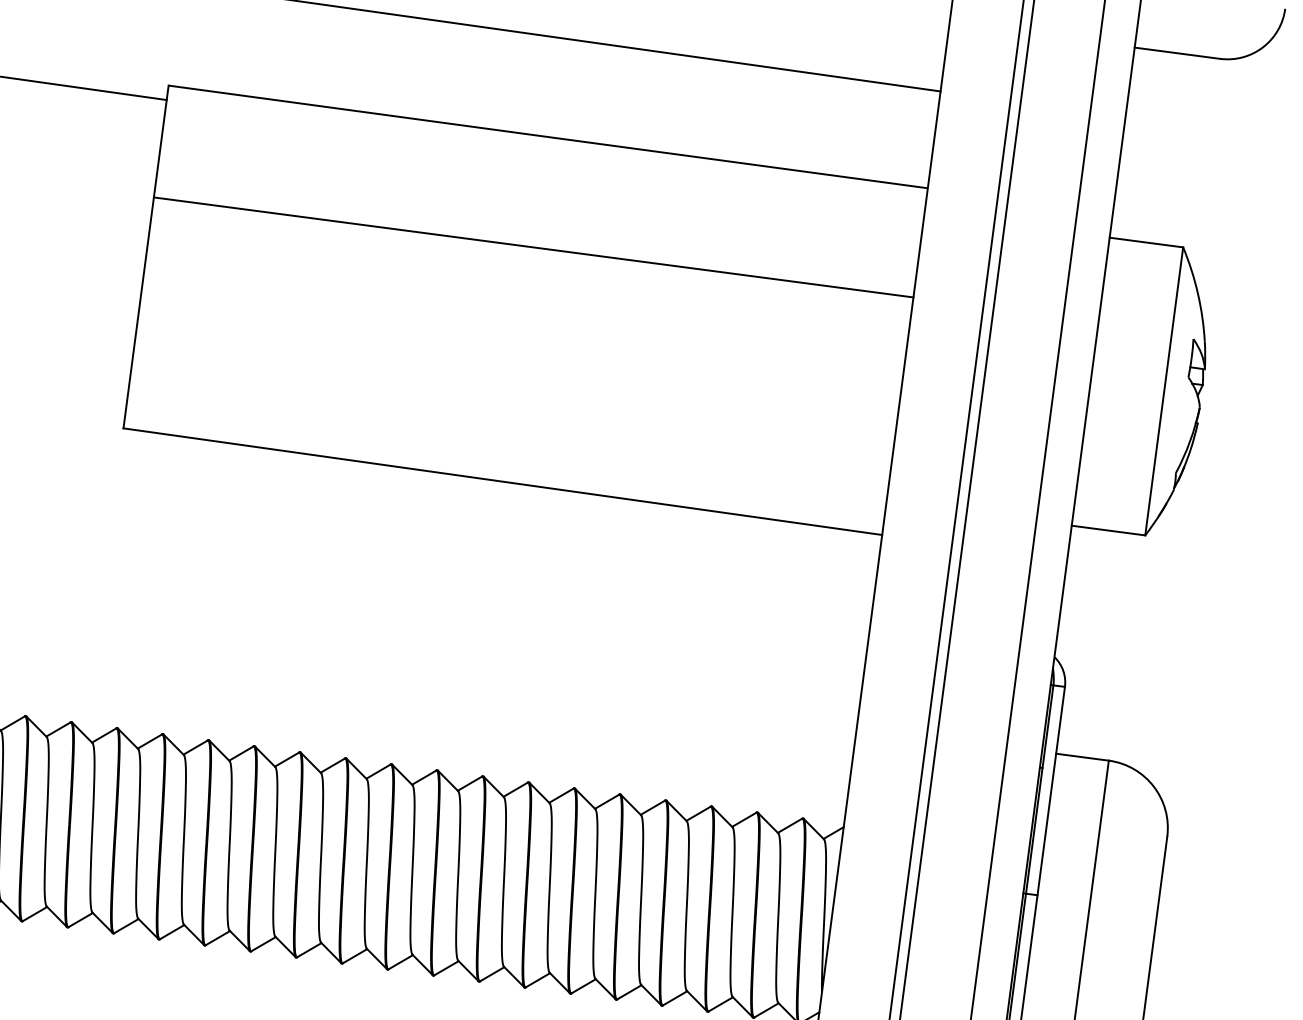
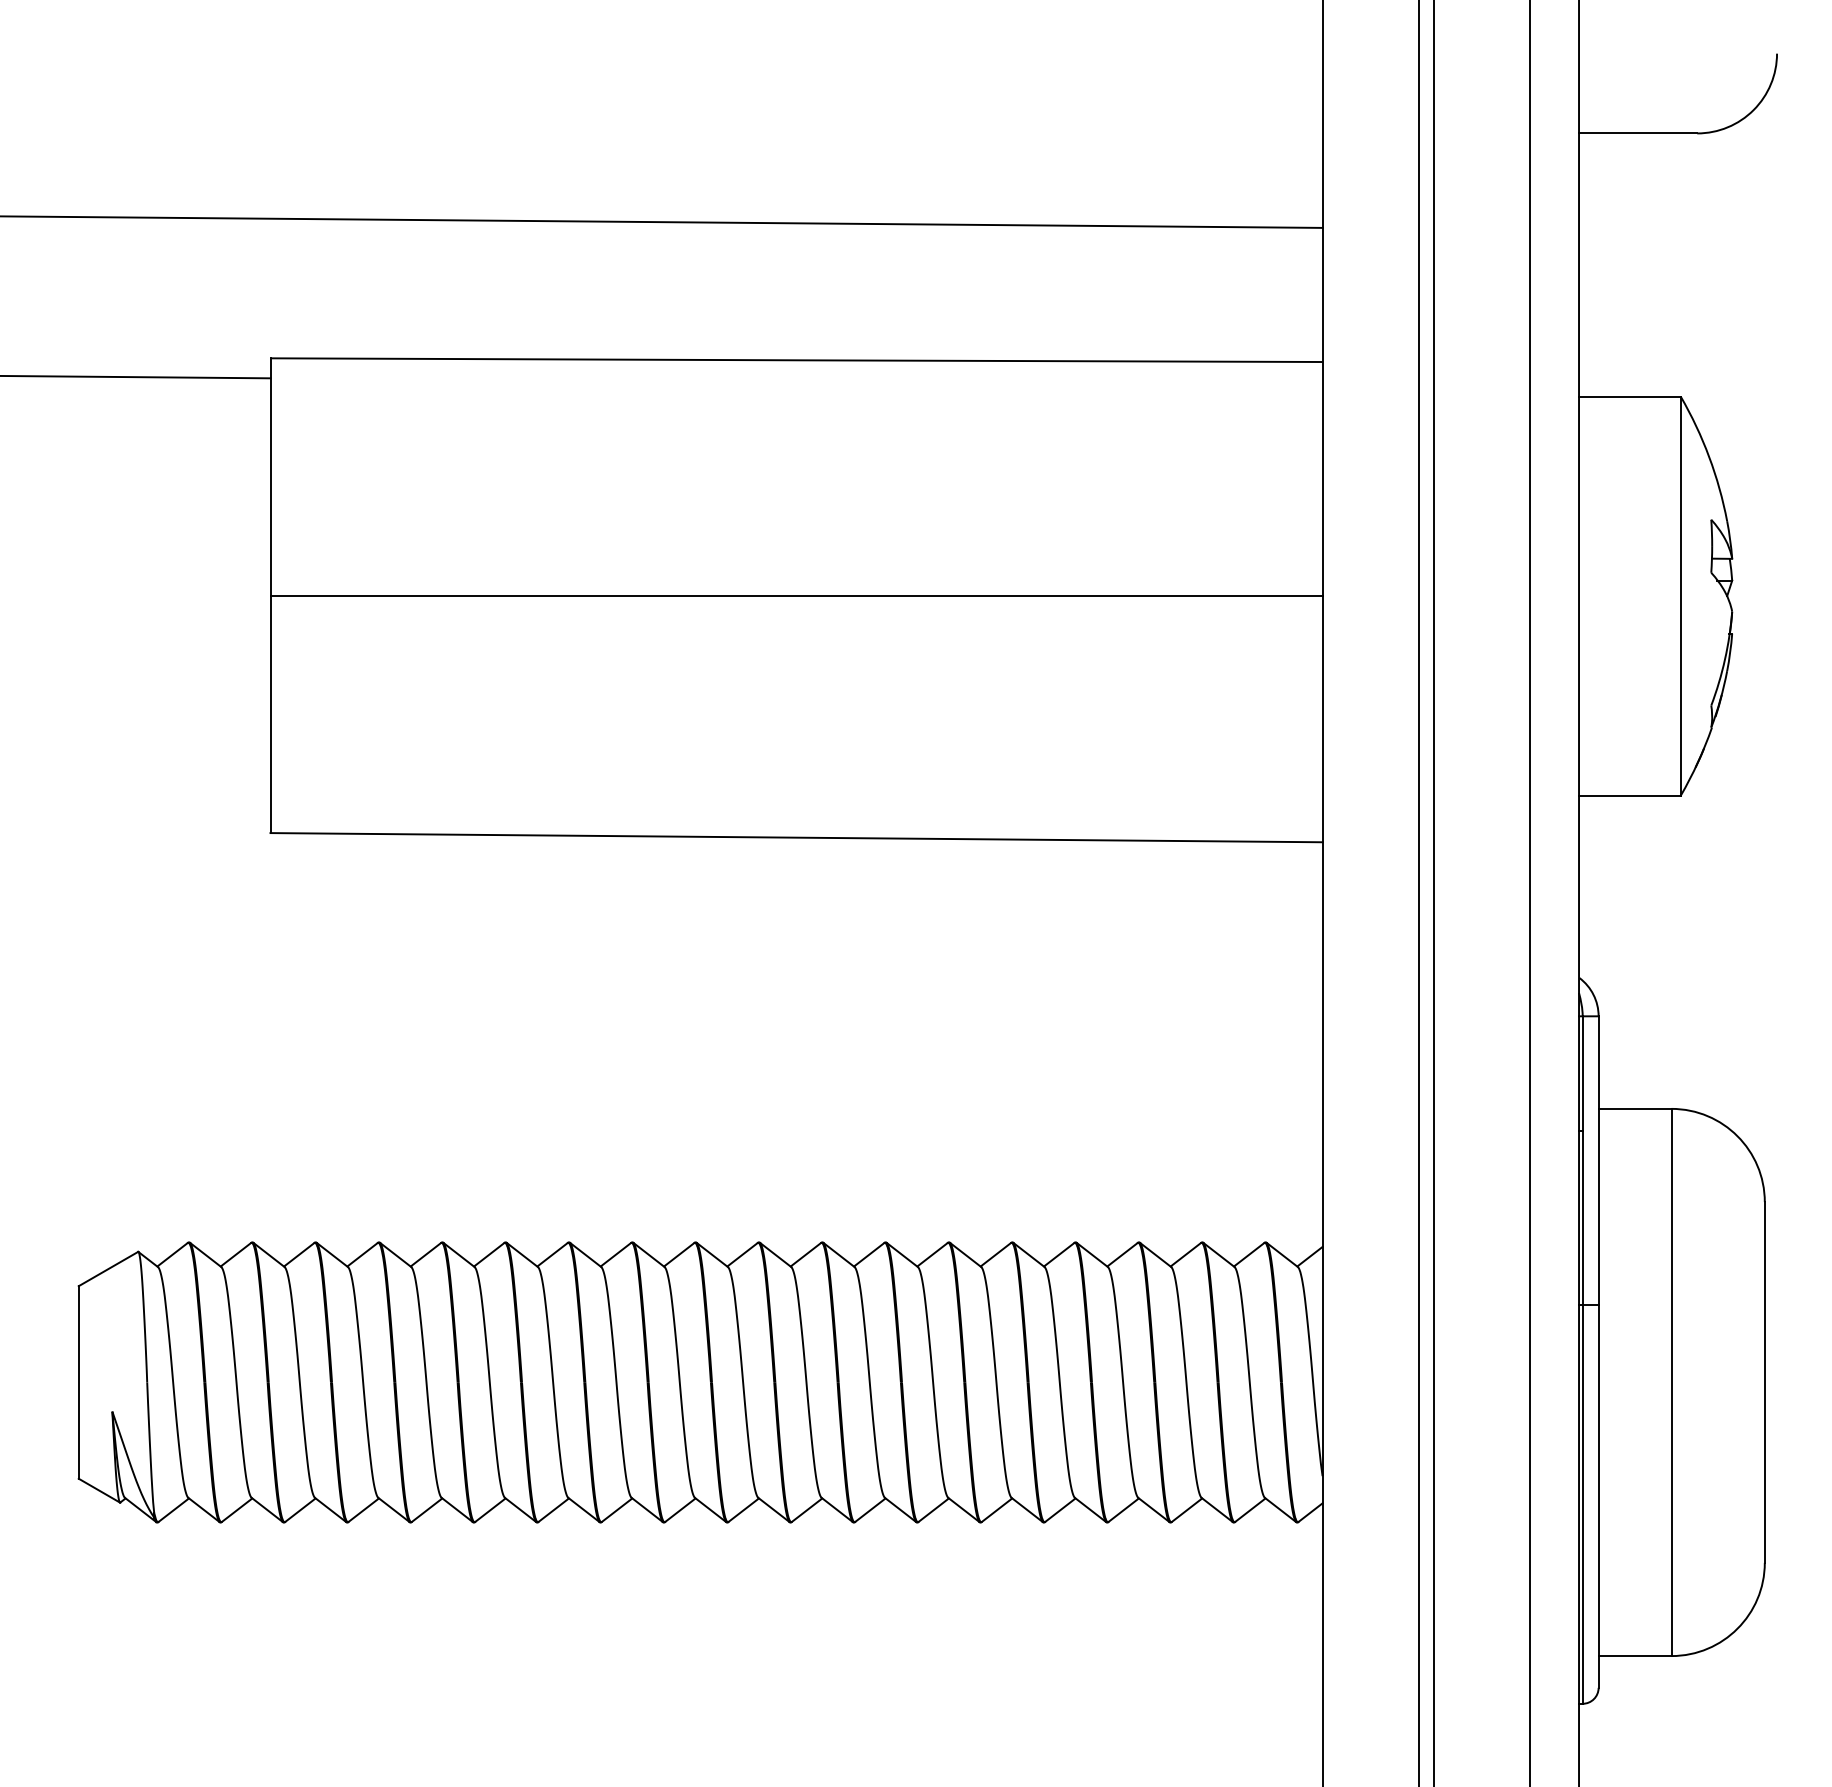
line: (533, 247) -> (796, 596), moved

